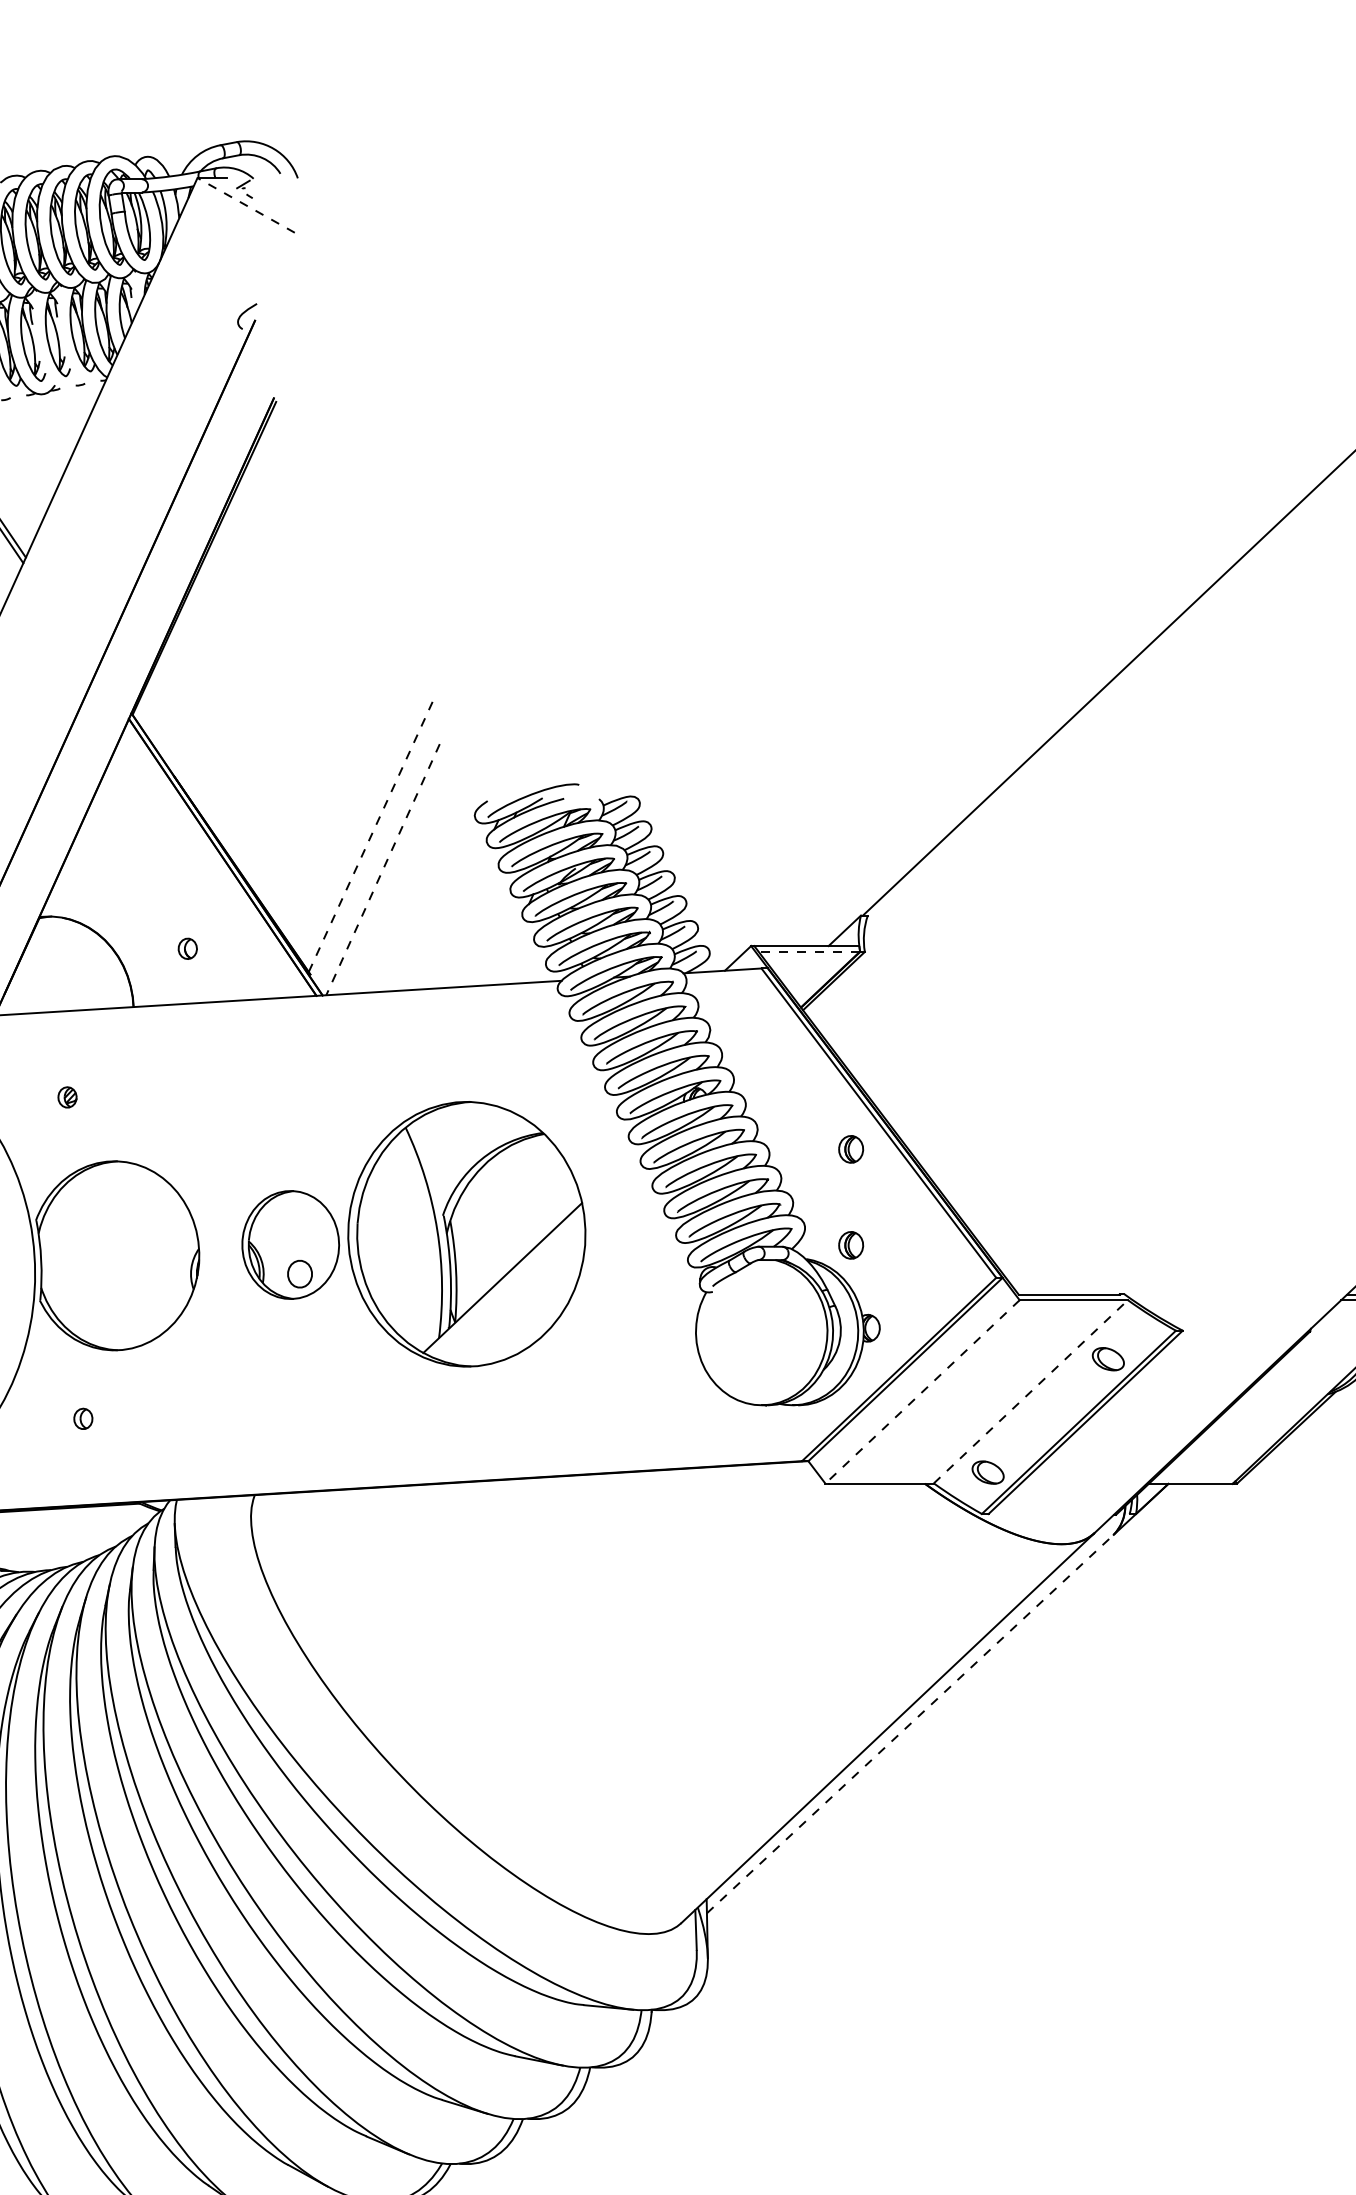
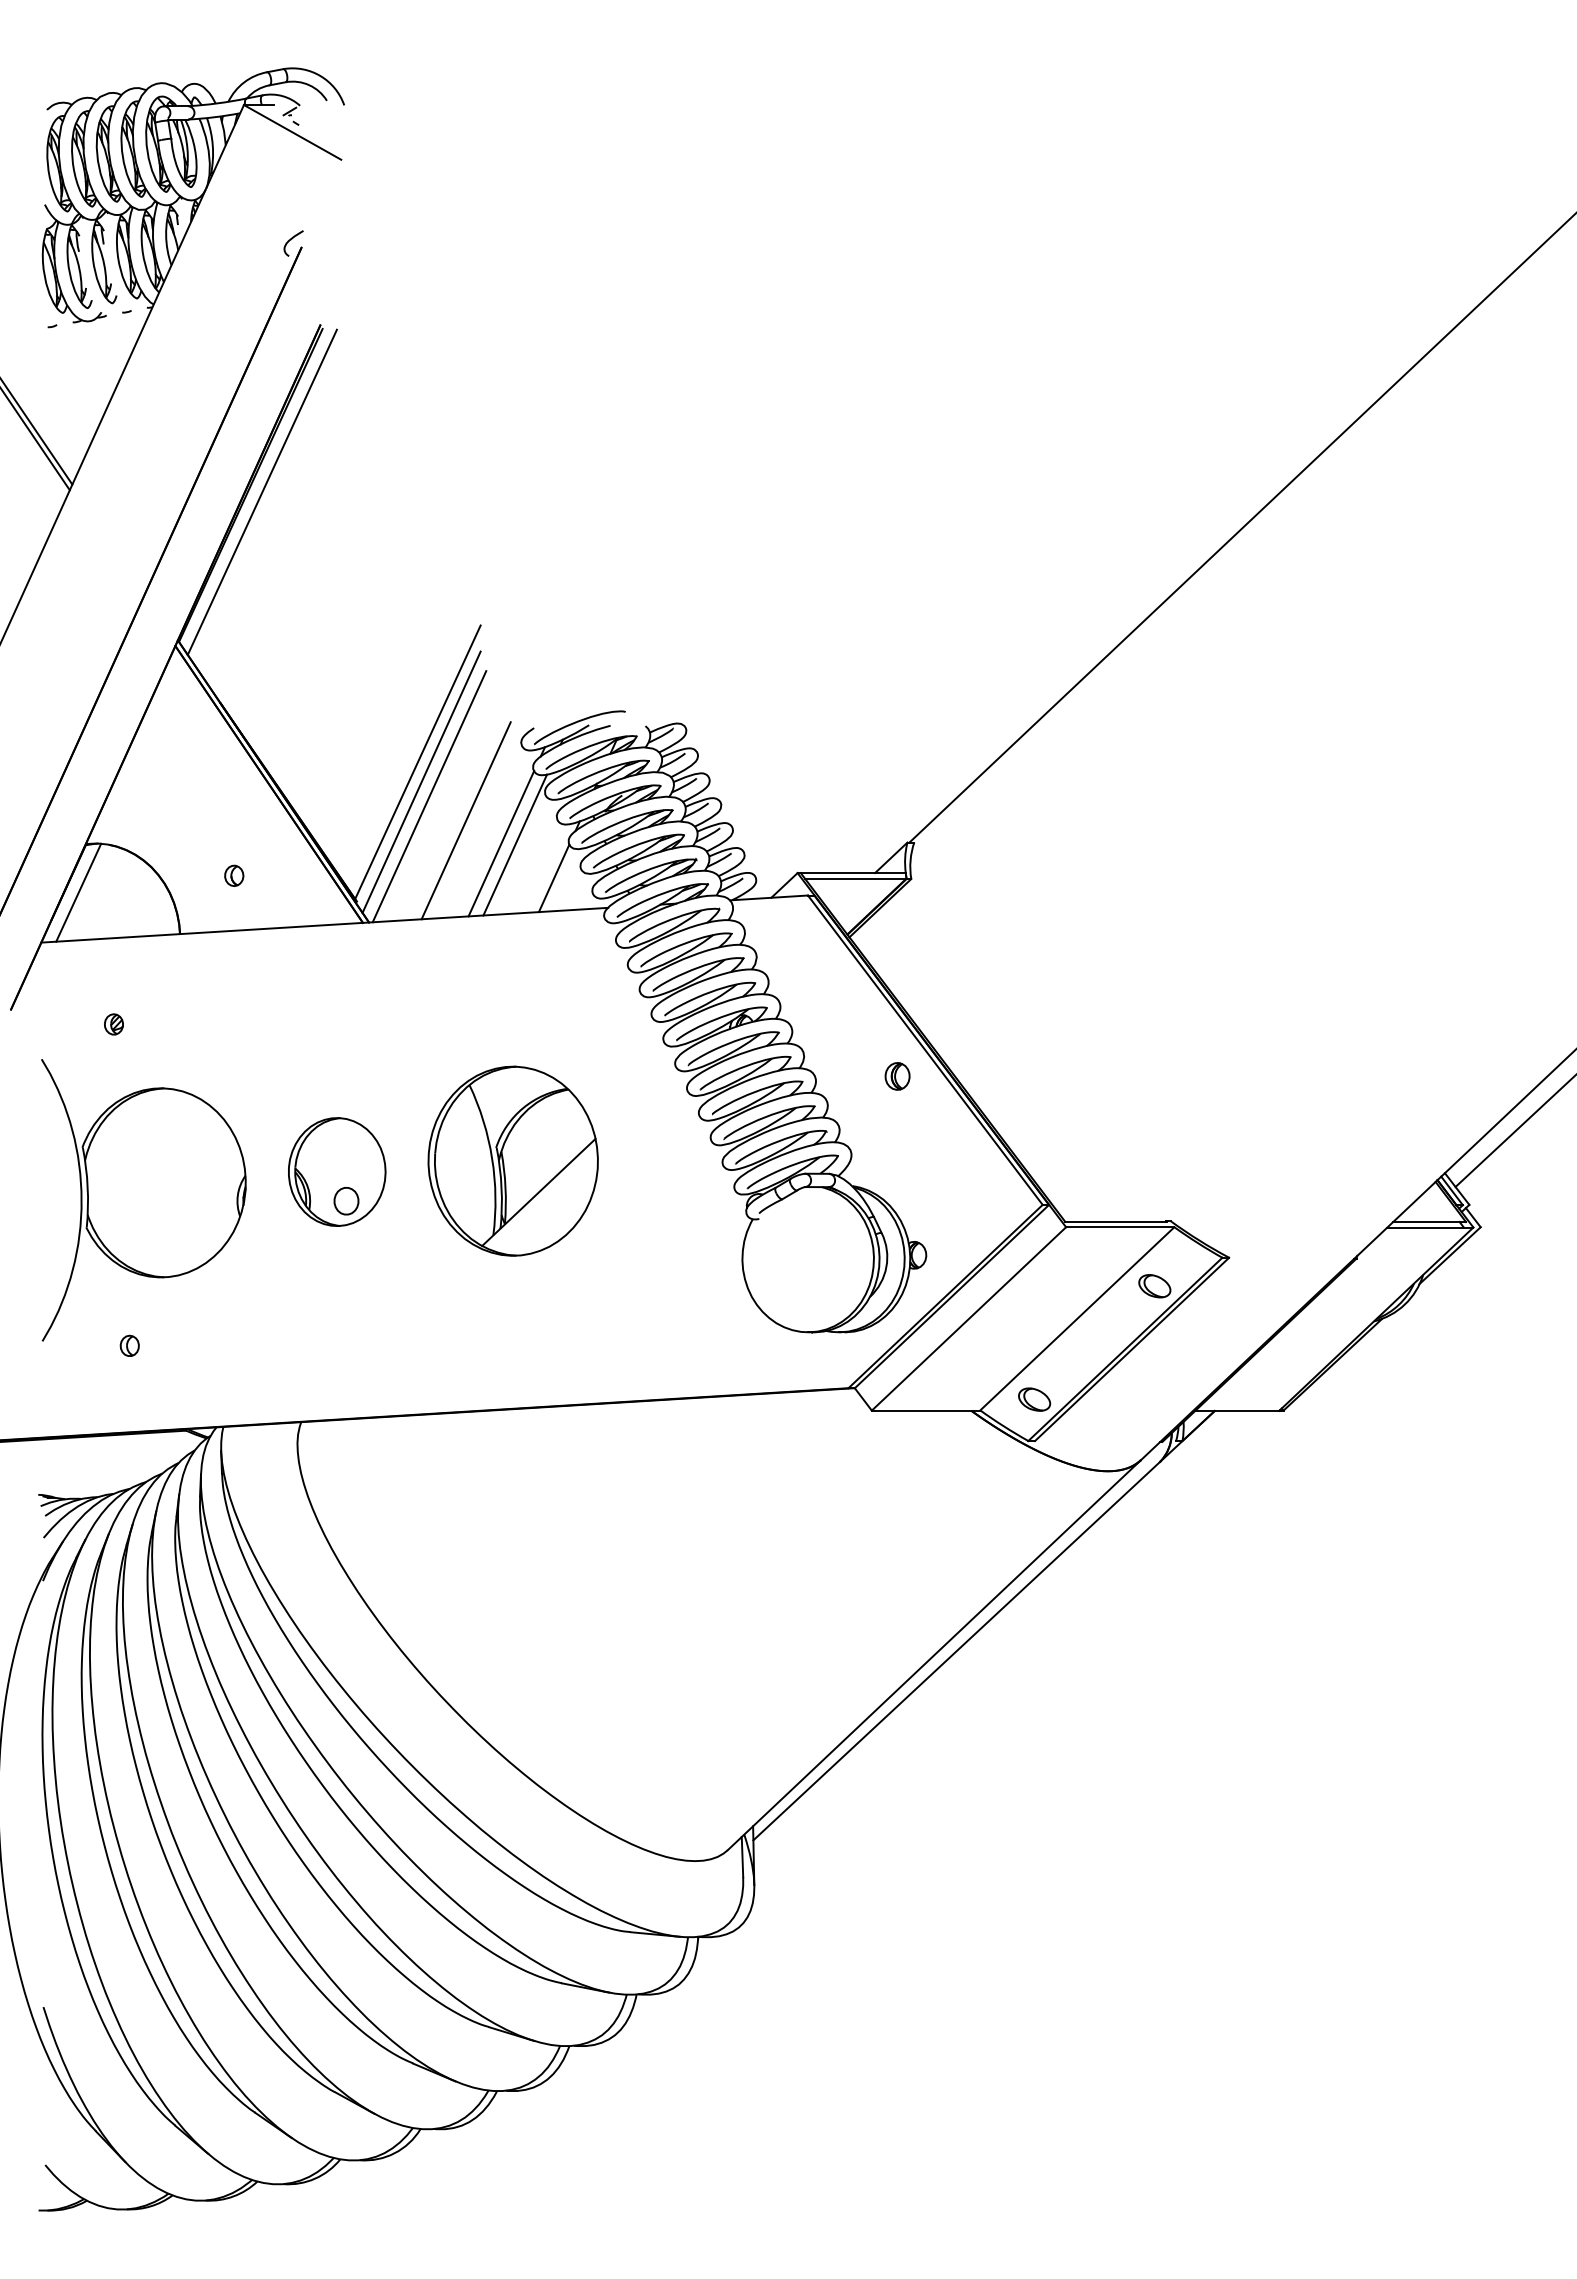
line: (246, 205) -> (292, 132), dashed -> solid
line: (215, 564) -> (261, 491), added
line: (371, 835) -> (417, 762), dashed -> solid
line: (375, 854) -> (421, 781), added
line: (383, 869) -> (429, 796), dashed -> solid
line: (419, 893) -> (465, 820), added
line: (455, 916) -> (501, 843), added
line: (469, 917) -> (515, 844), added
line: (507, 951) -> (553, 878), added
line: (809, 951) -> (855, 878), dashed -> solid
line: (32, 965) -> (78, 892), added
part: (466, 1233) -> (512, 1160), size x0.71
part: (851, 1245) -> (897, 1172), removed
line: (922, 1391) -> (968, 1318), dashed -> solid
line: (1031, 1391) -> (1077, 1318), dashed -> solid
line: (910, 1724) -> (956, 1651), dashed -> solid

